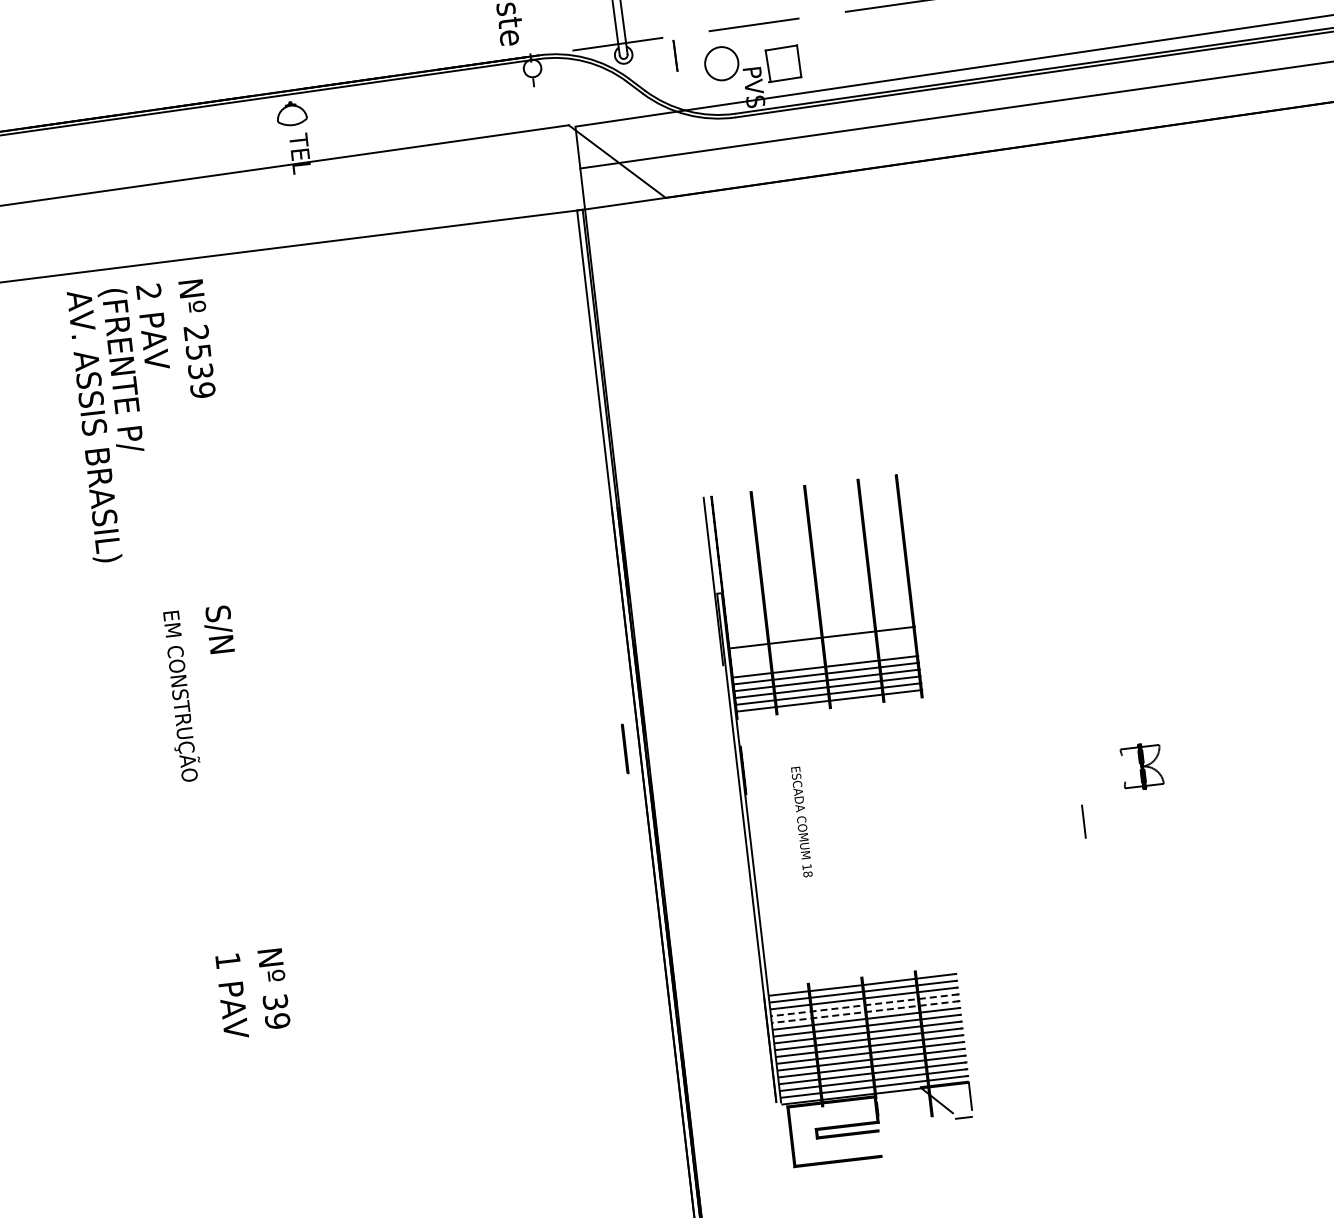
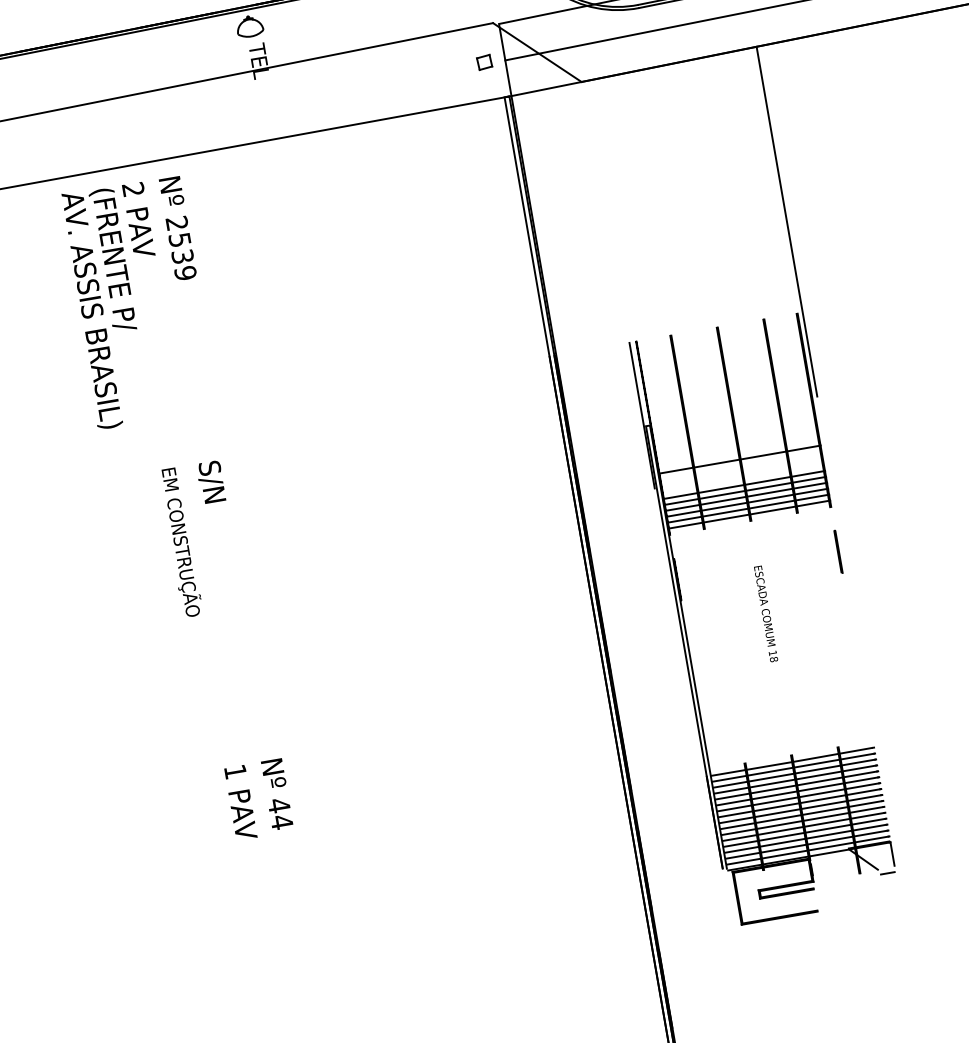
part: (556, 169) -> (484, 62), added
line: (890, 369) -> (786, 221), added
line: (625, 748) -> (838, 551), moved
text: (801, 821) -> (765, 613), moved
line: (864, 1005) -> (795, 779), dashed -> solid
text: (276, 1011) -> (280, 813), 39 -> 44
line: (865, 1012) -> (796, 785), dashed -> solid

